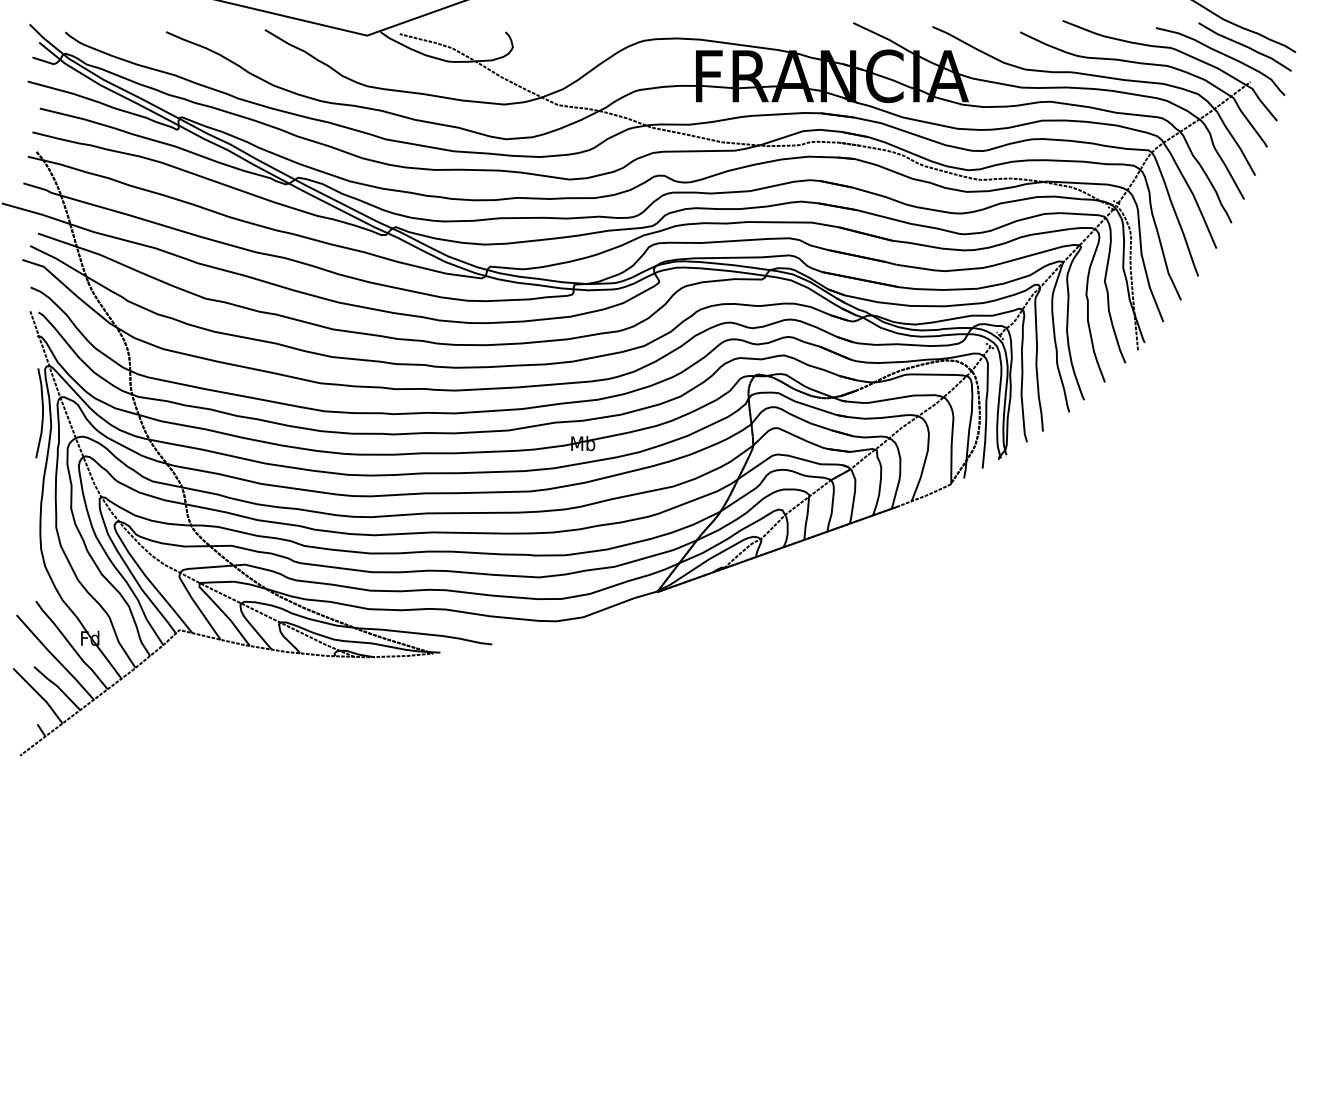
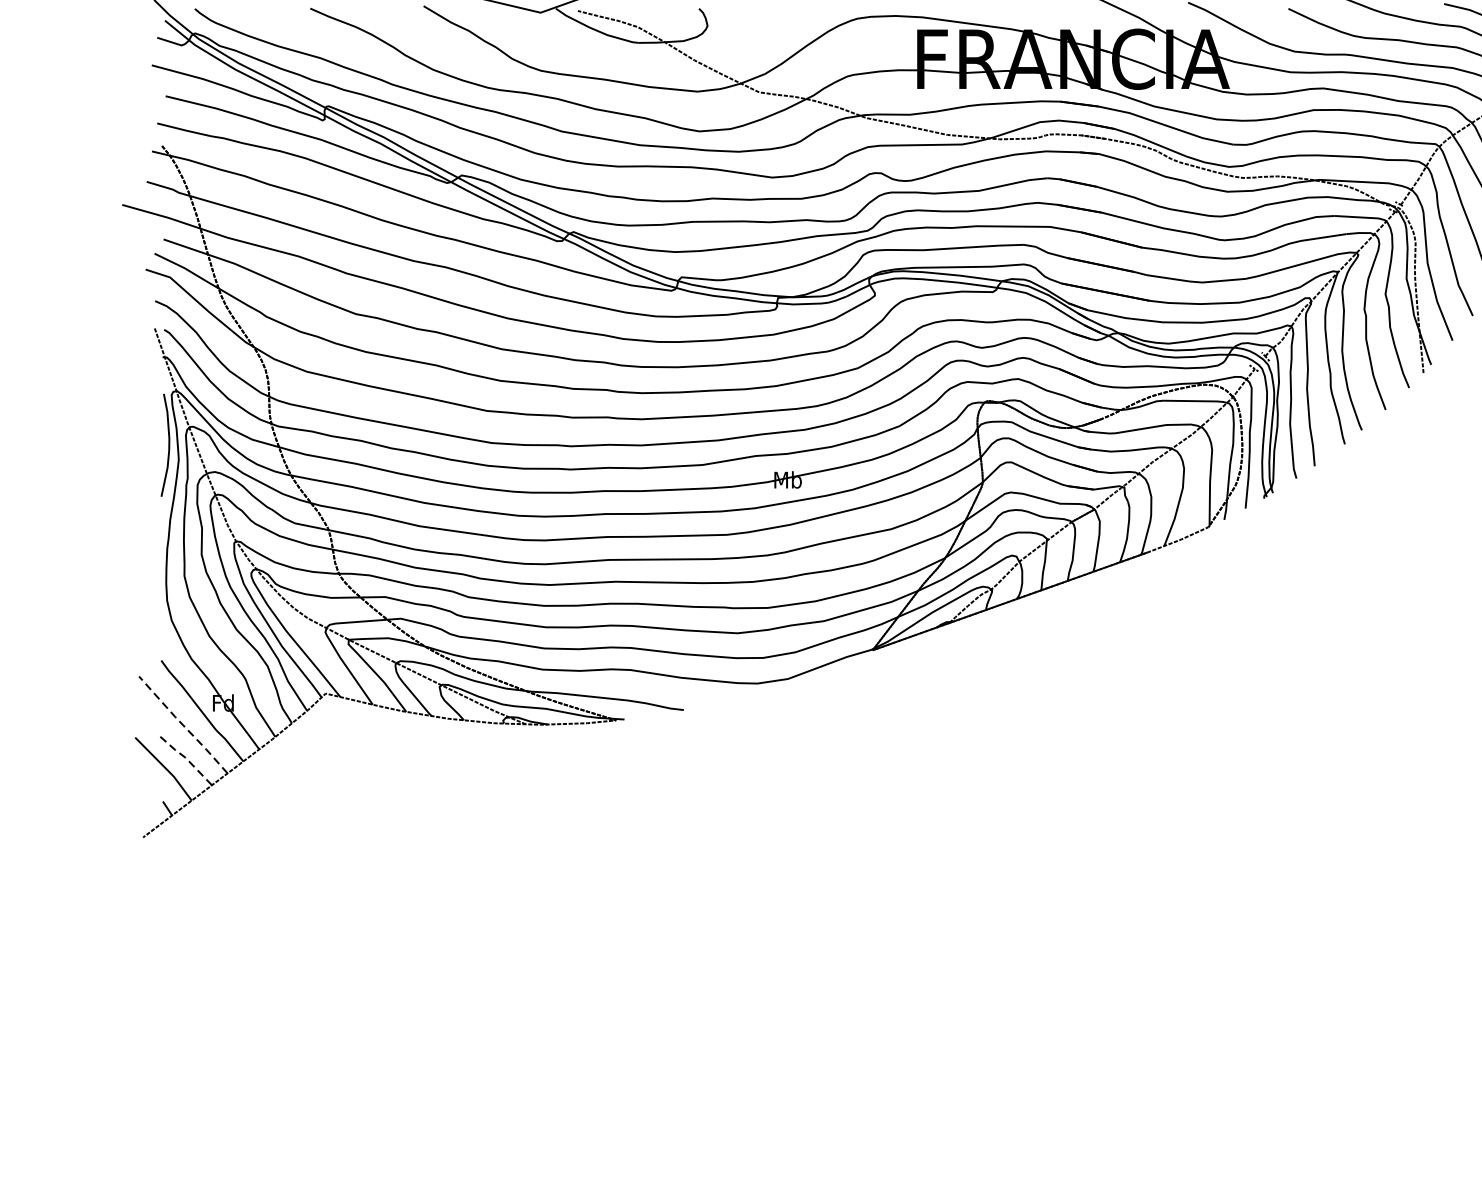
line: (54, 657) -> (182, 725), solid -> dashed
line: (57, 686) -> (185, 758), solid -> dashed

